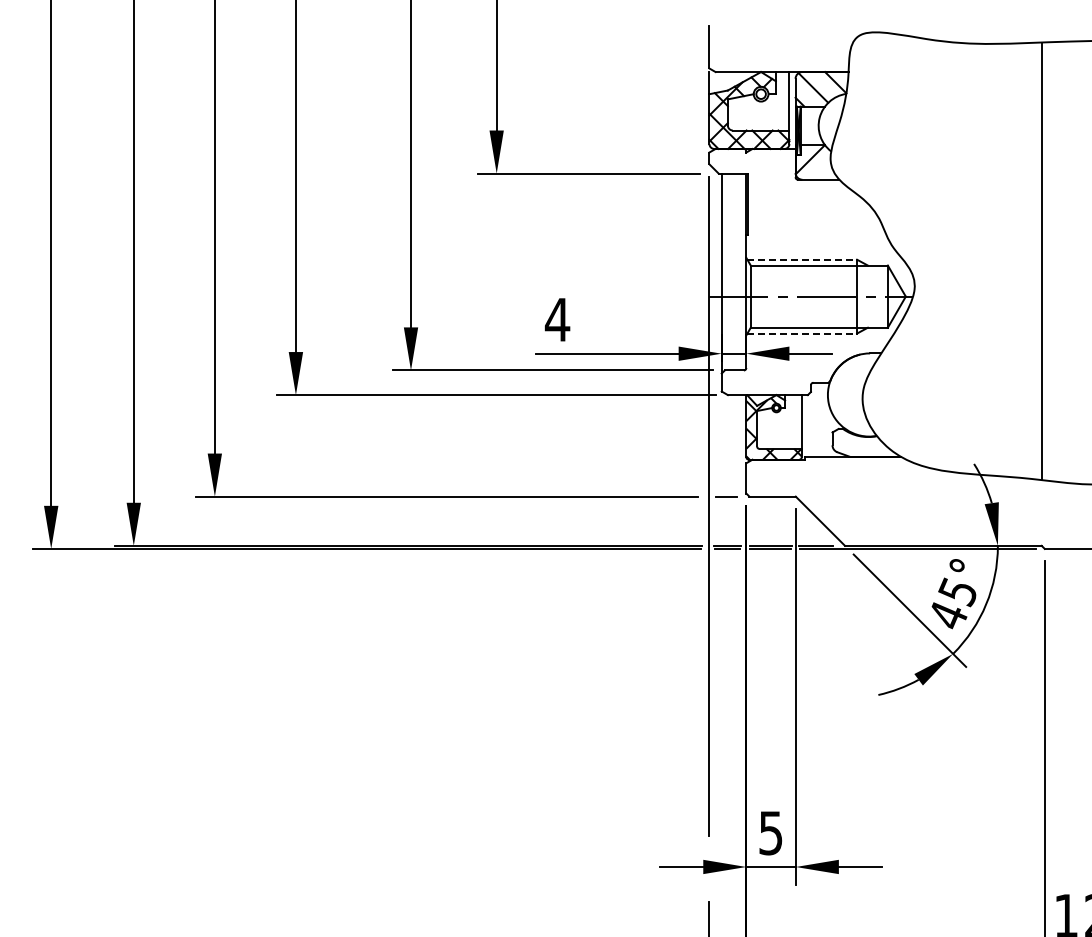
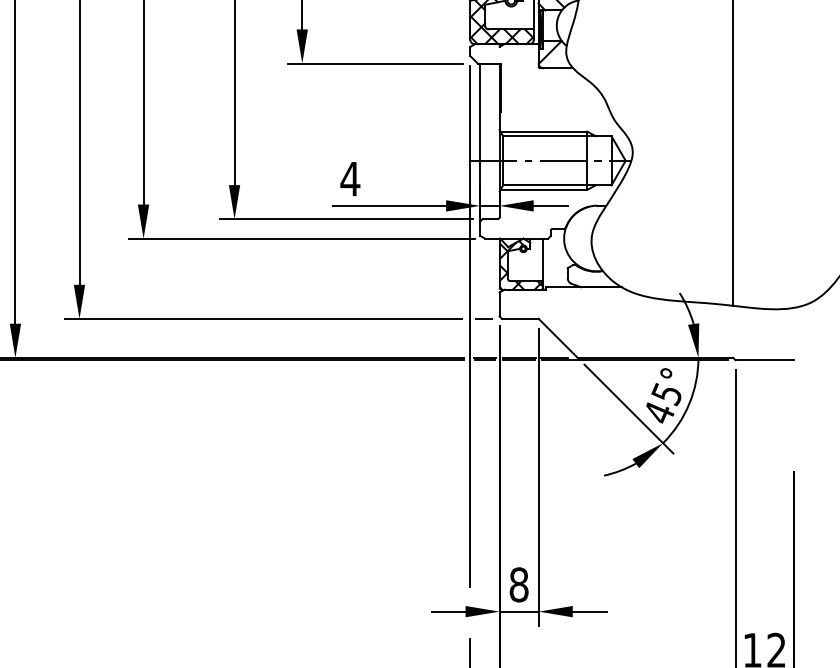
line: (802, 259) -> (544, 131), dashed -> solid
line: (802, 333) -> (544, 189), dashed -> solid
text: (770, 832) -> (518, 584), 5 -> 8

